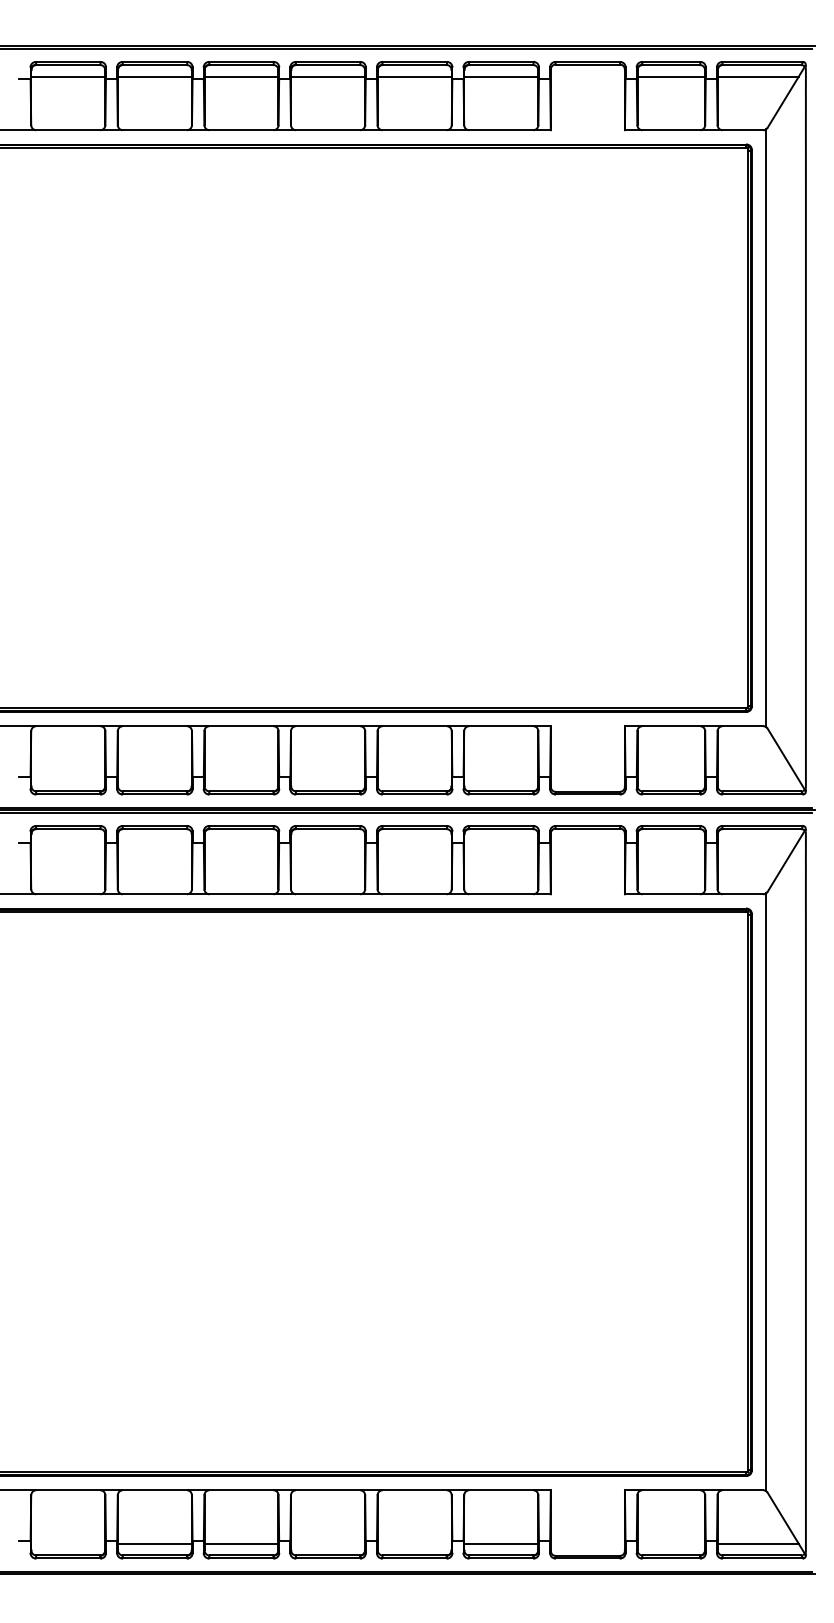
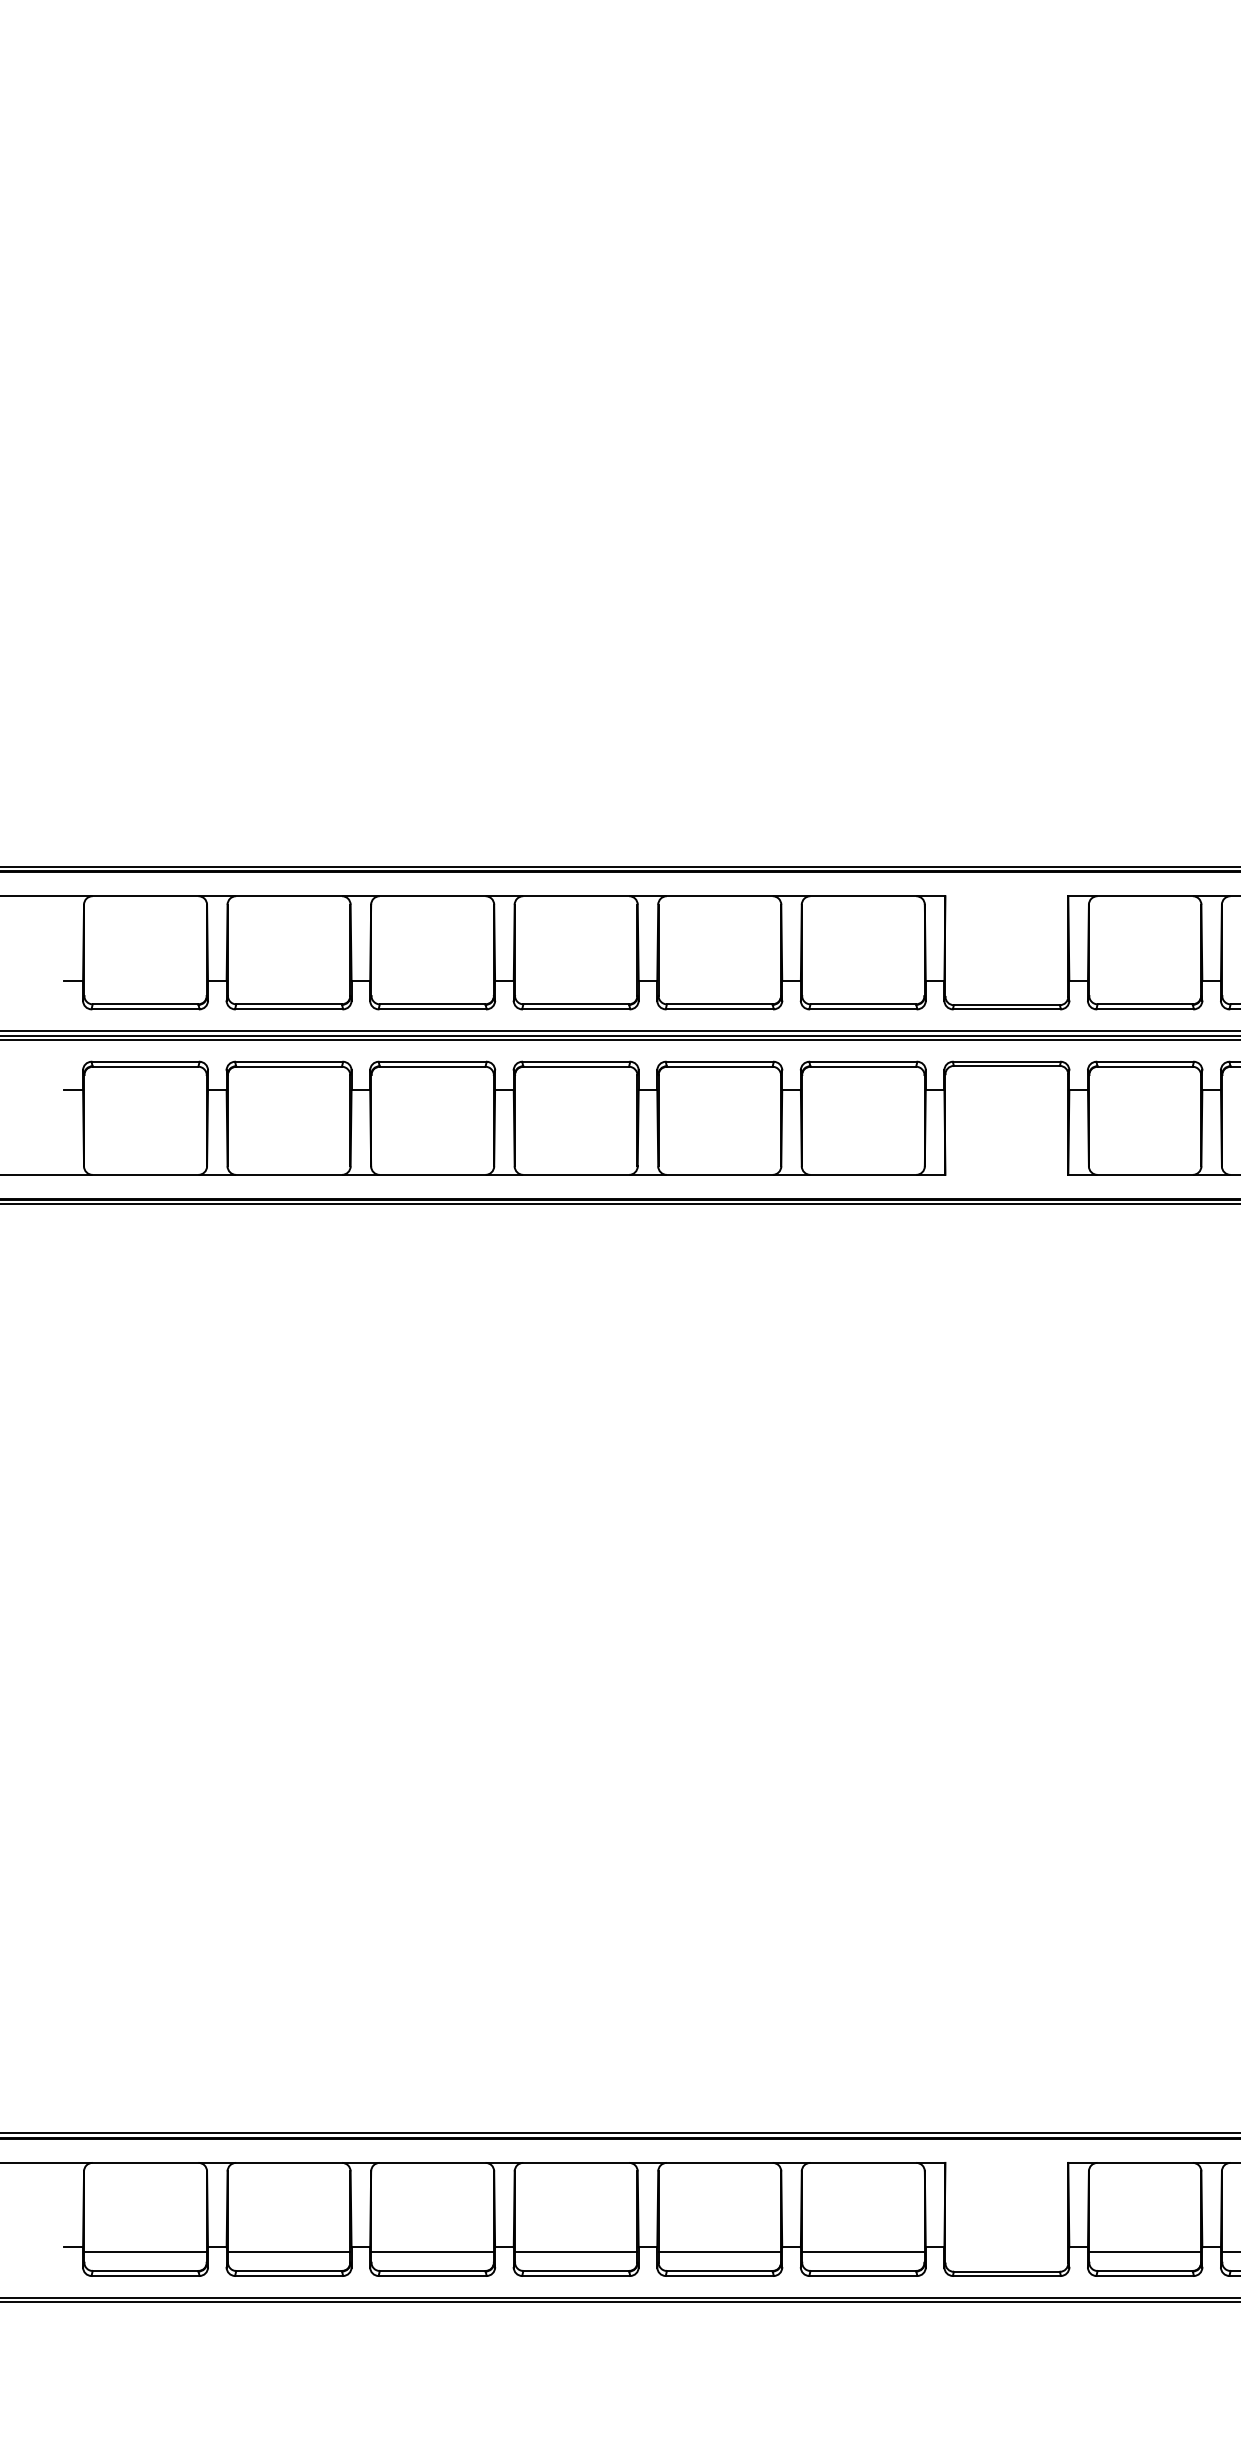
line: (68, 1543) -> (145, 2251), added
line: (328, 1543) -> (576, 2251), added
line: (414, 1543) -> (719, 2251), added
line: (671, 1543) -> (1145, 2251), added

